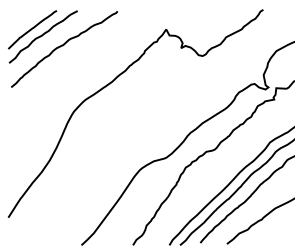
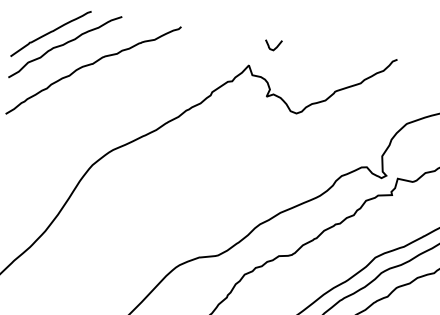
curve: (181, 14) -> (275, 46), added

